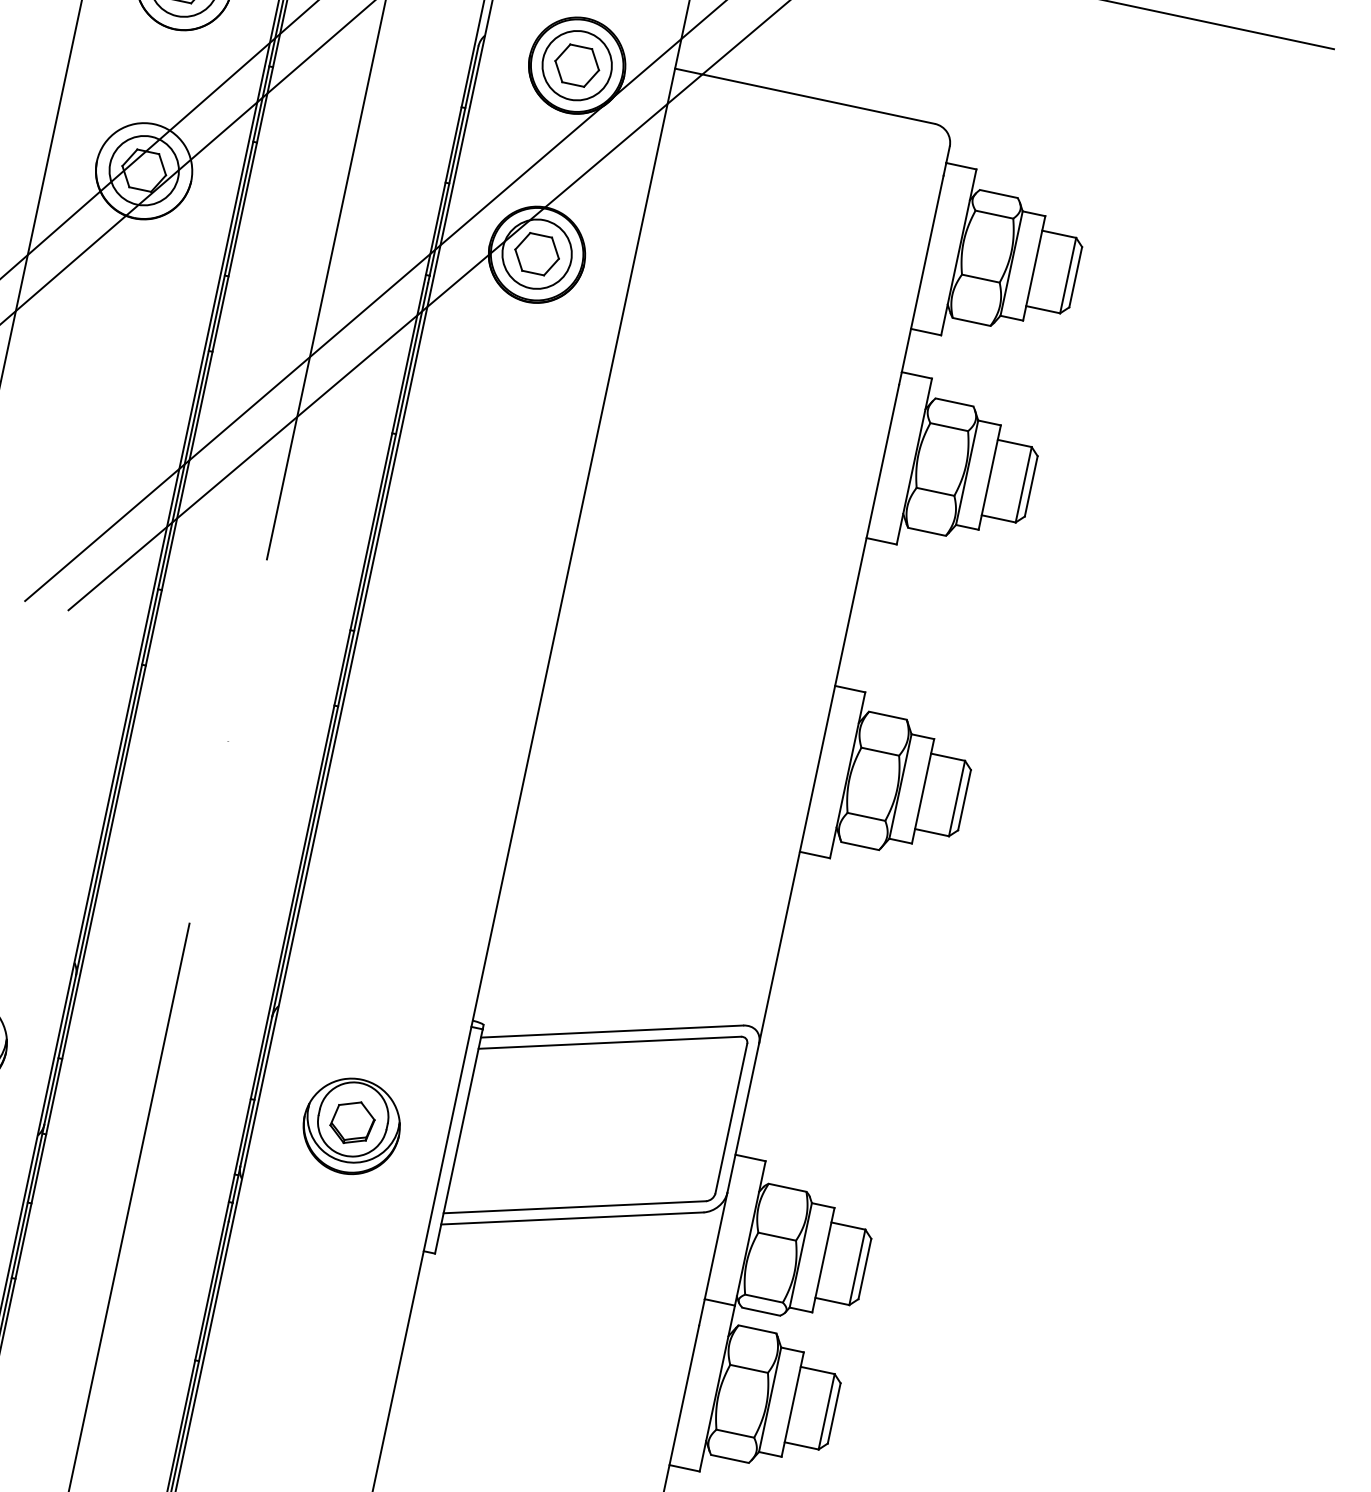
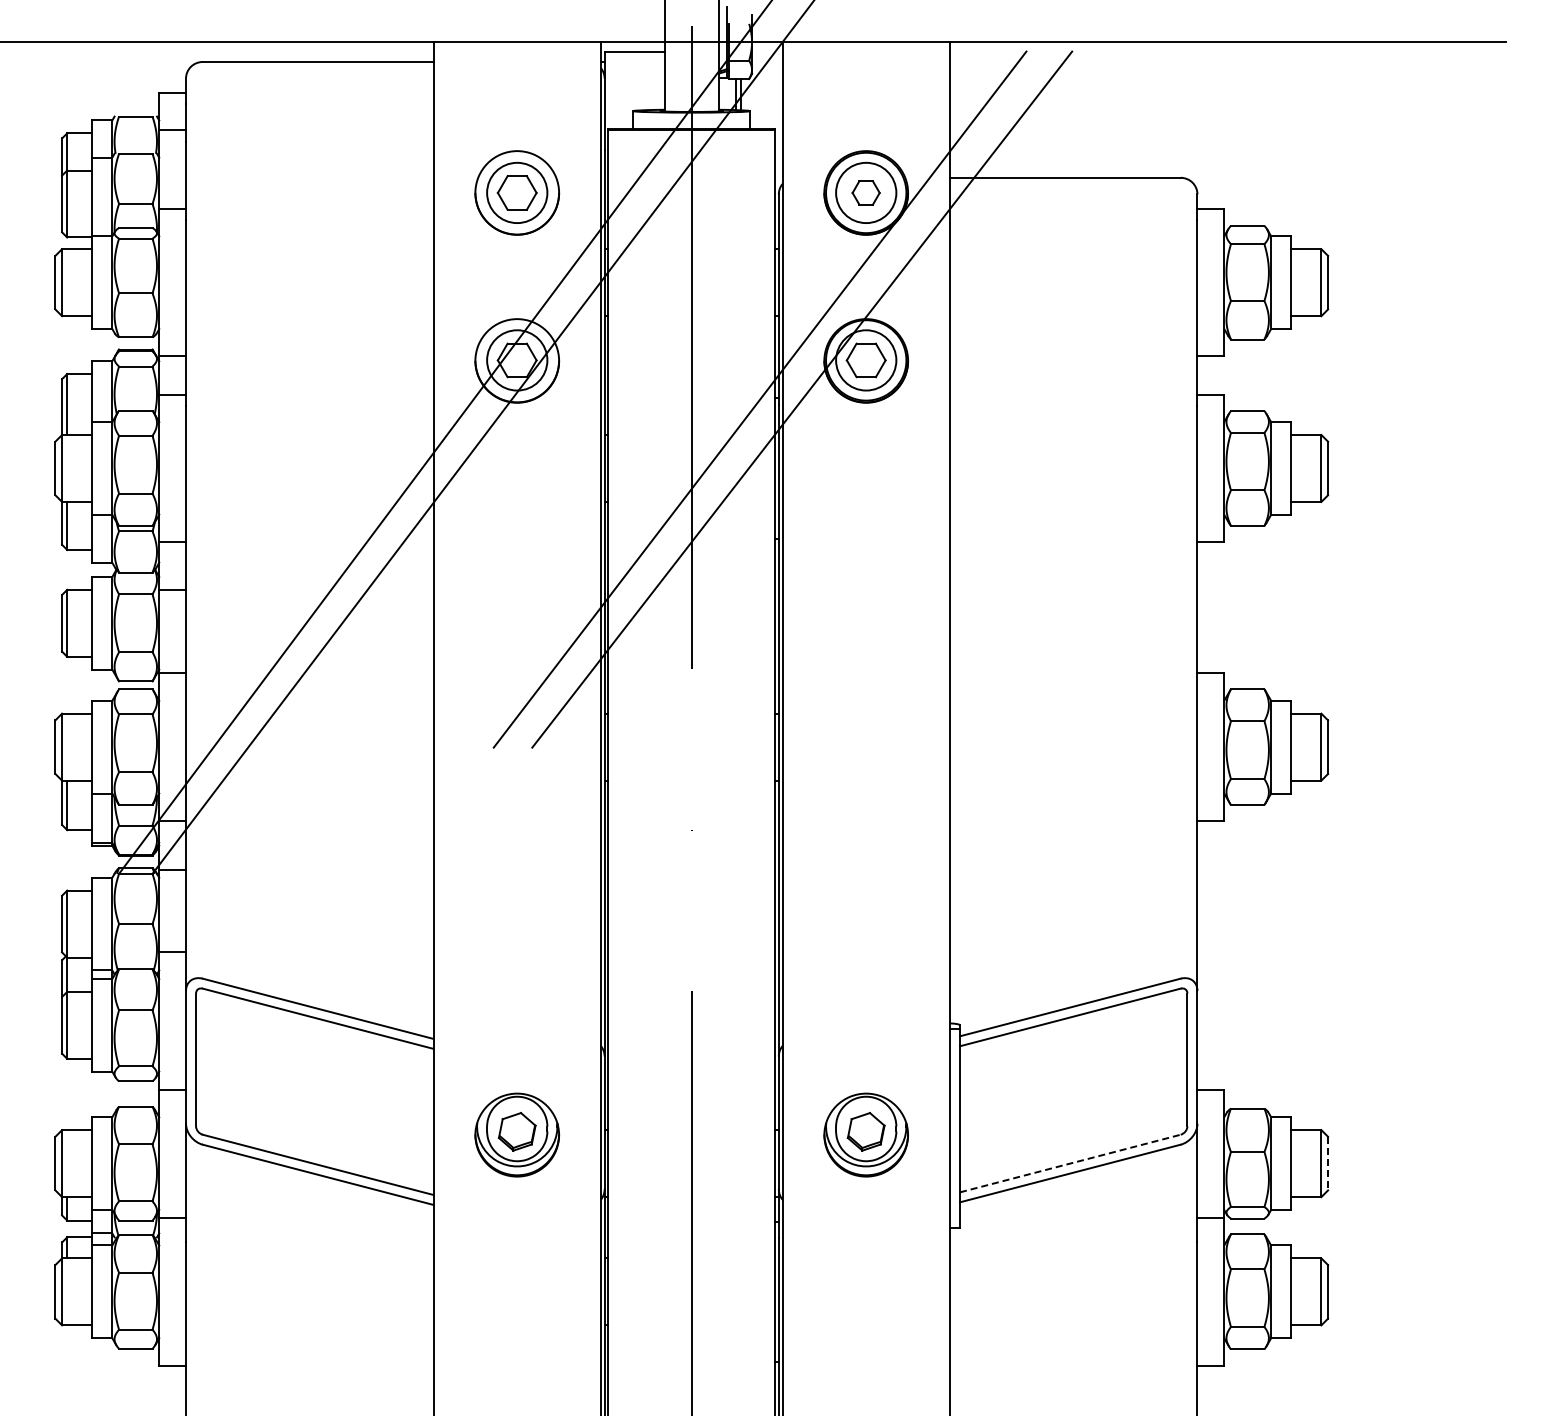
part: (576, 64) -> (865, 192), size x0.7
line: (574, 1207) -> (1070, 1163), solid -> dashed
line: (865, 1268) -> (1328, 1163), solid -> dashed

